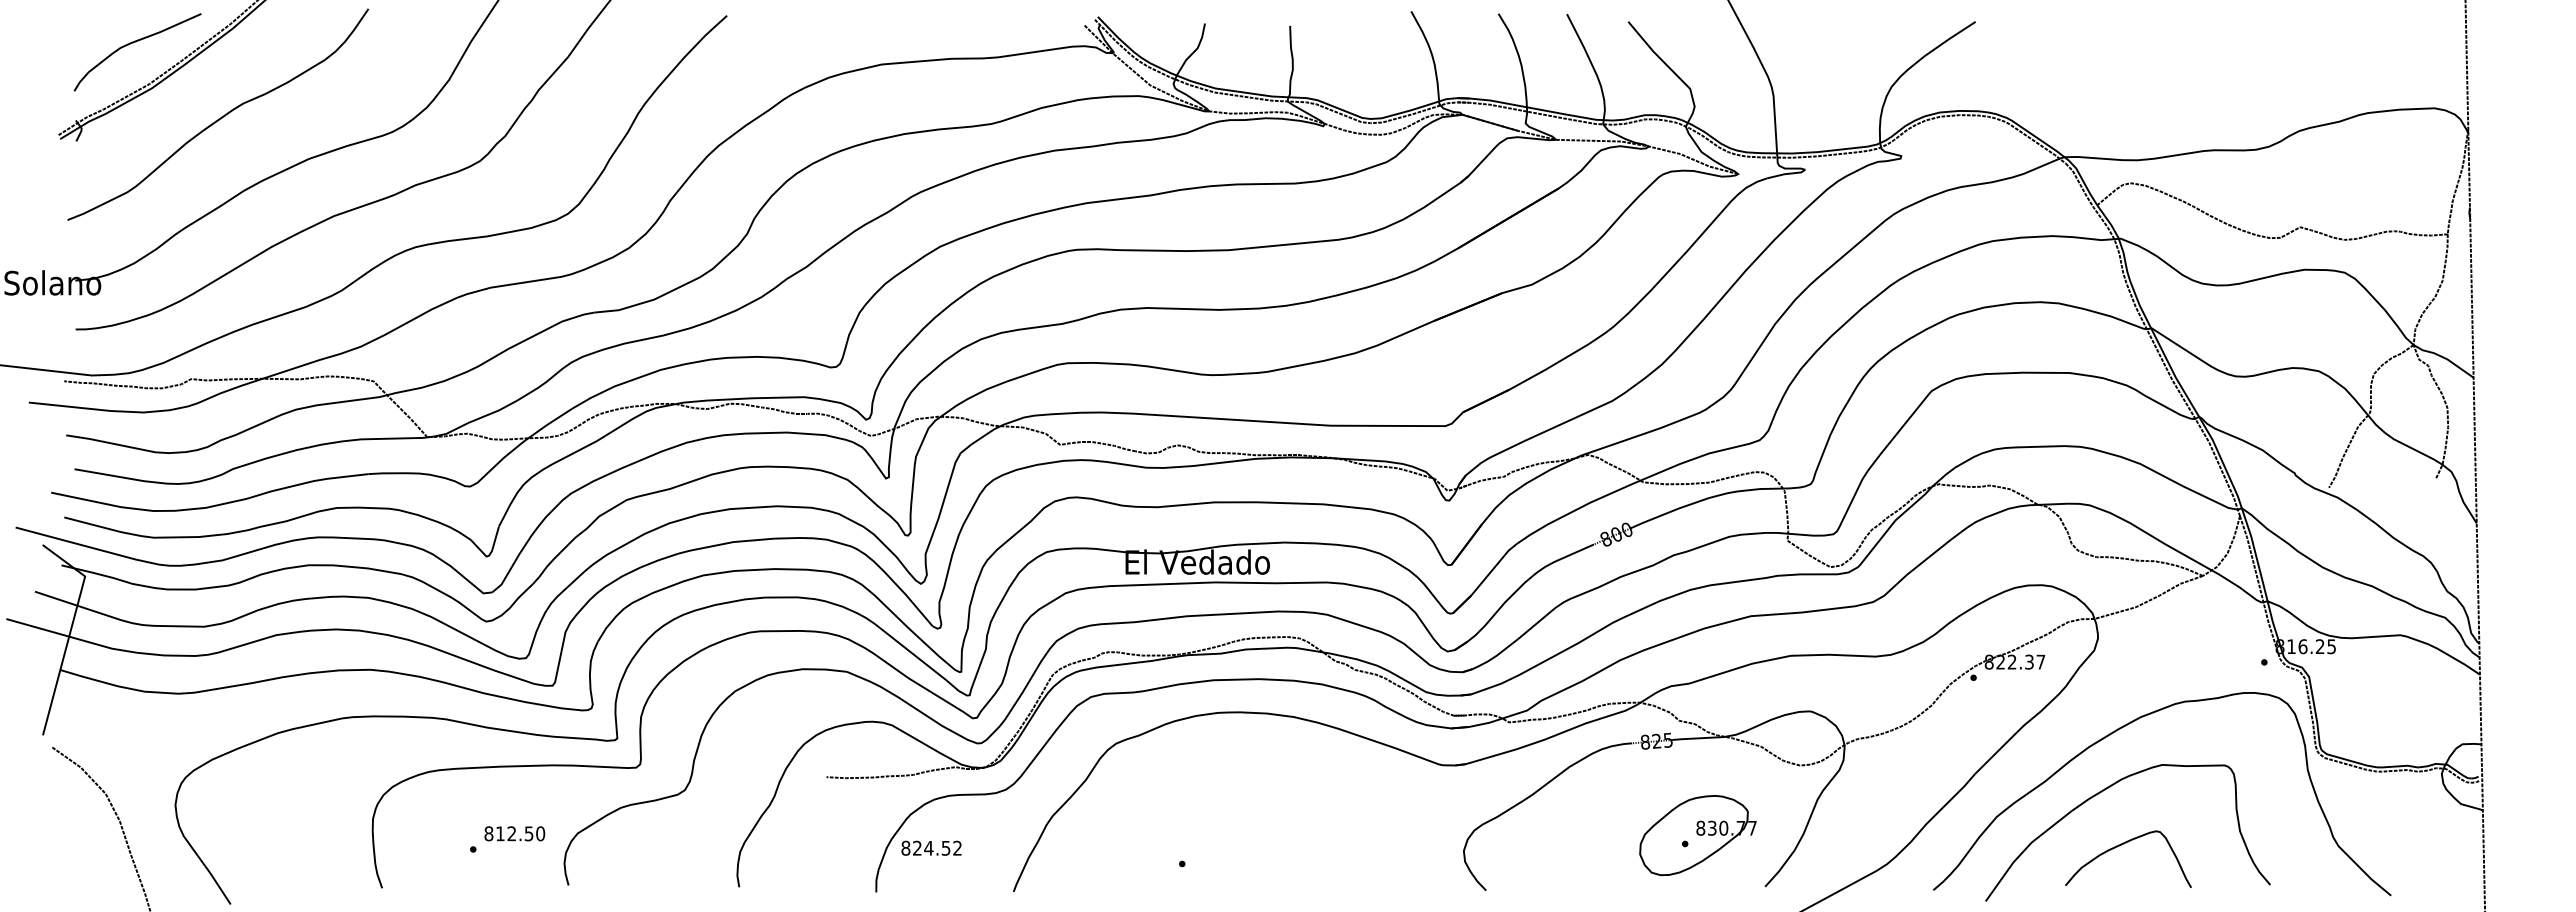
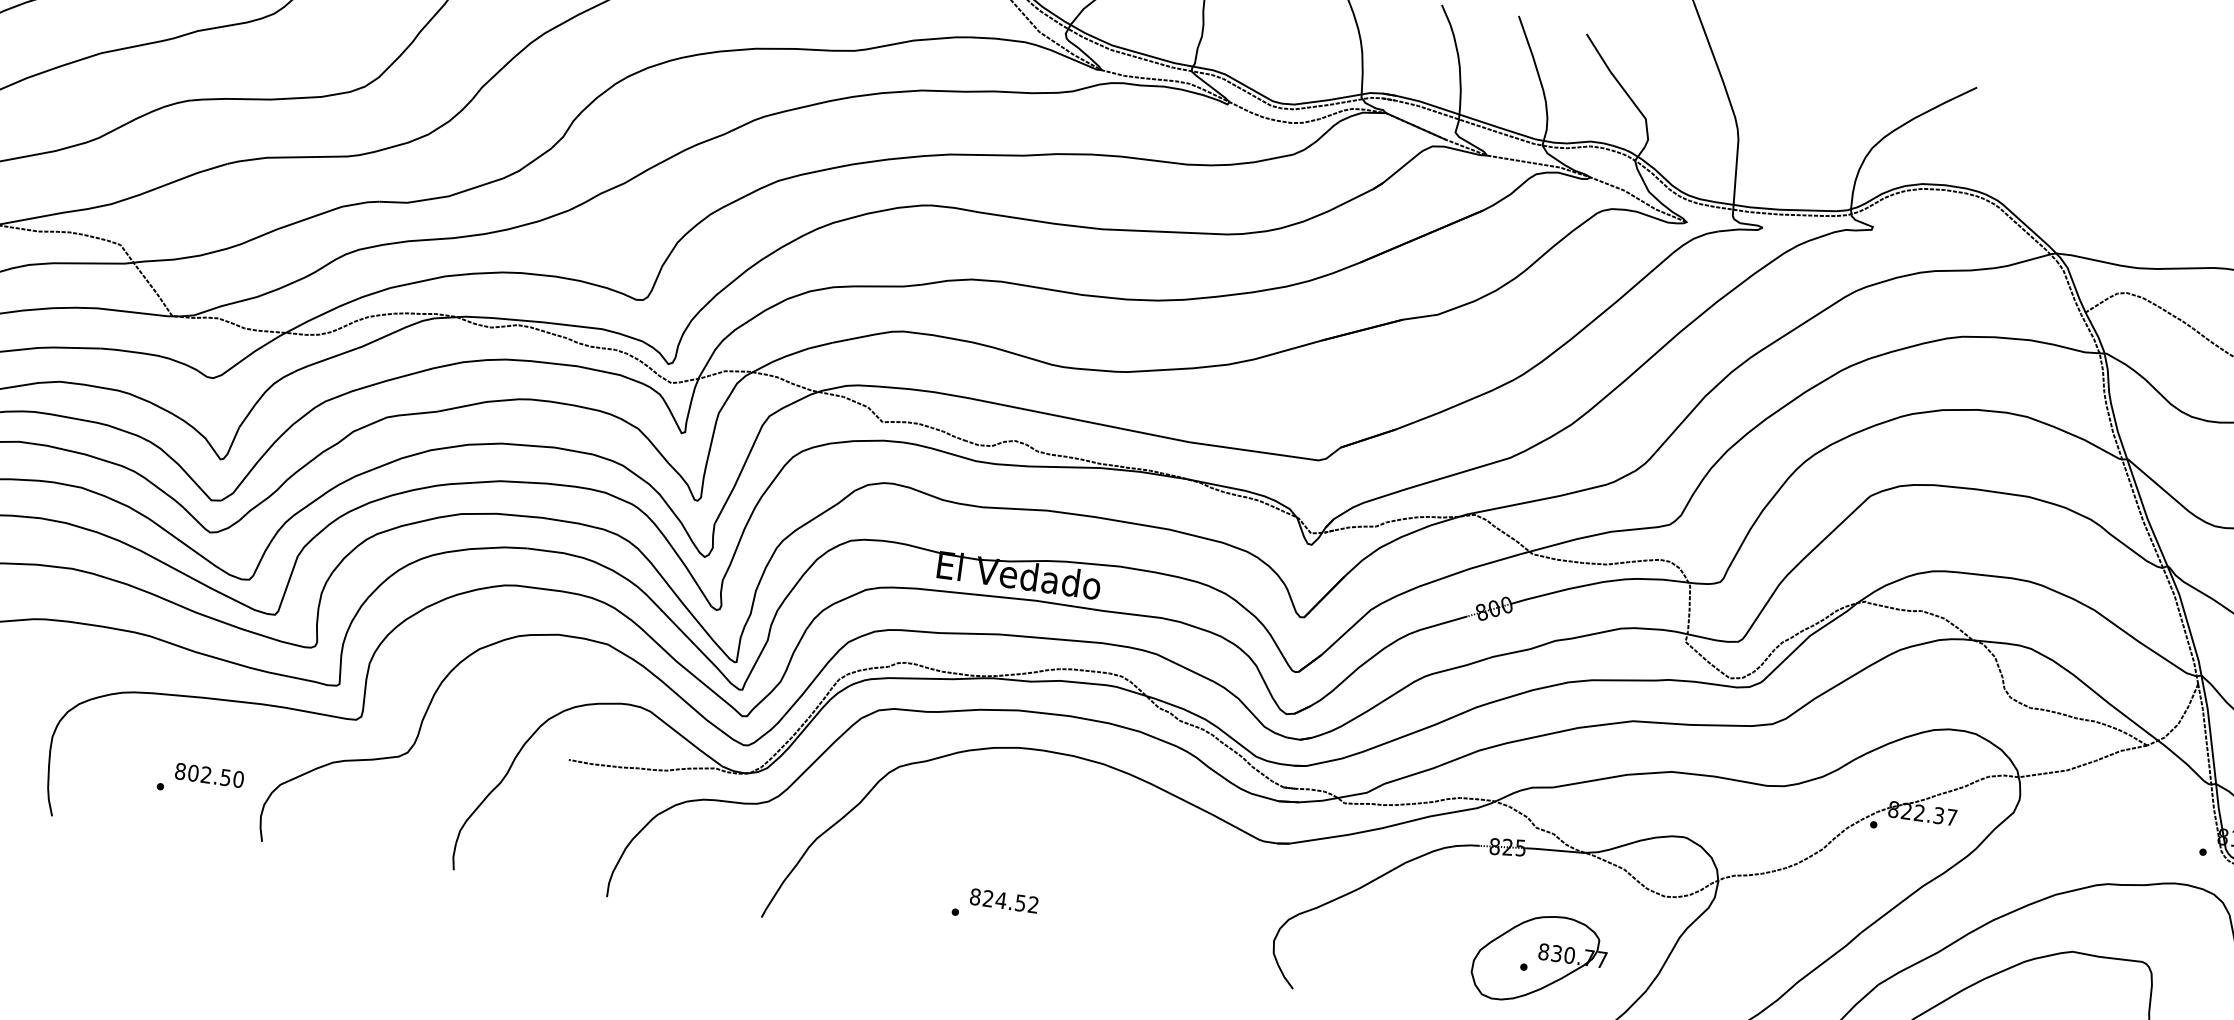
text: (500, 833) -> (193, 772), 812.50 -> 802.50
text: (931, 847) -> (1004, 900), moved

